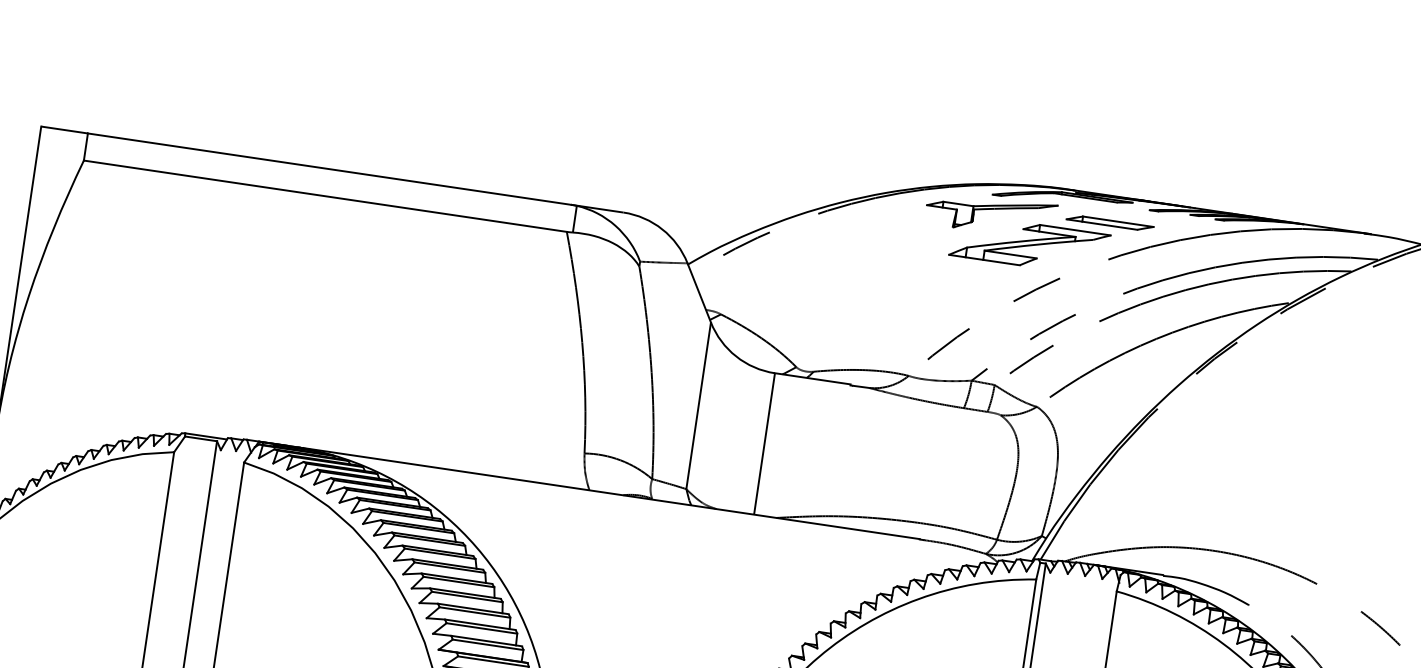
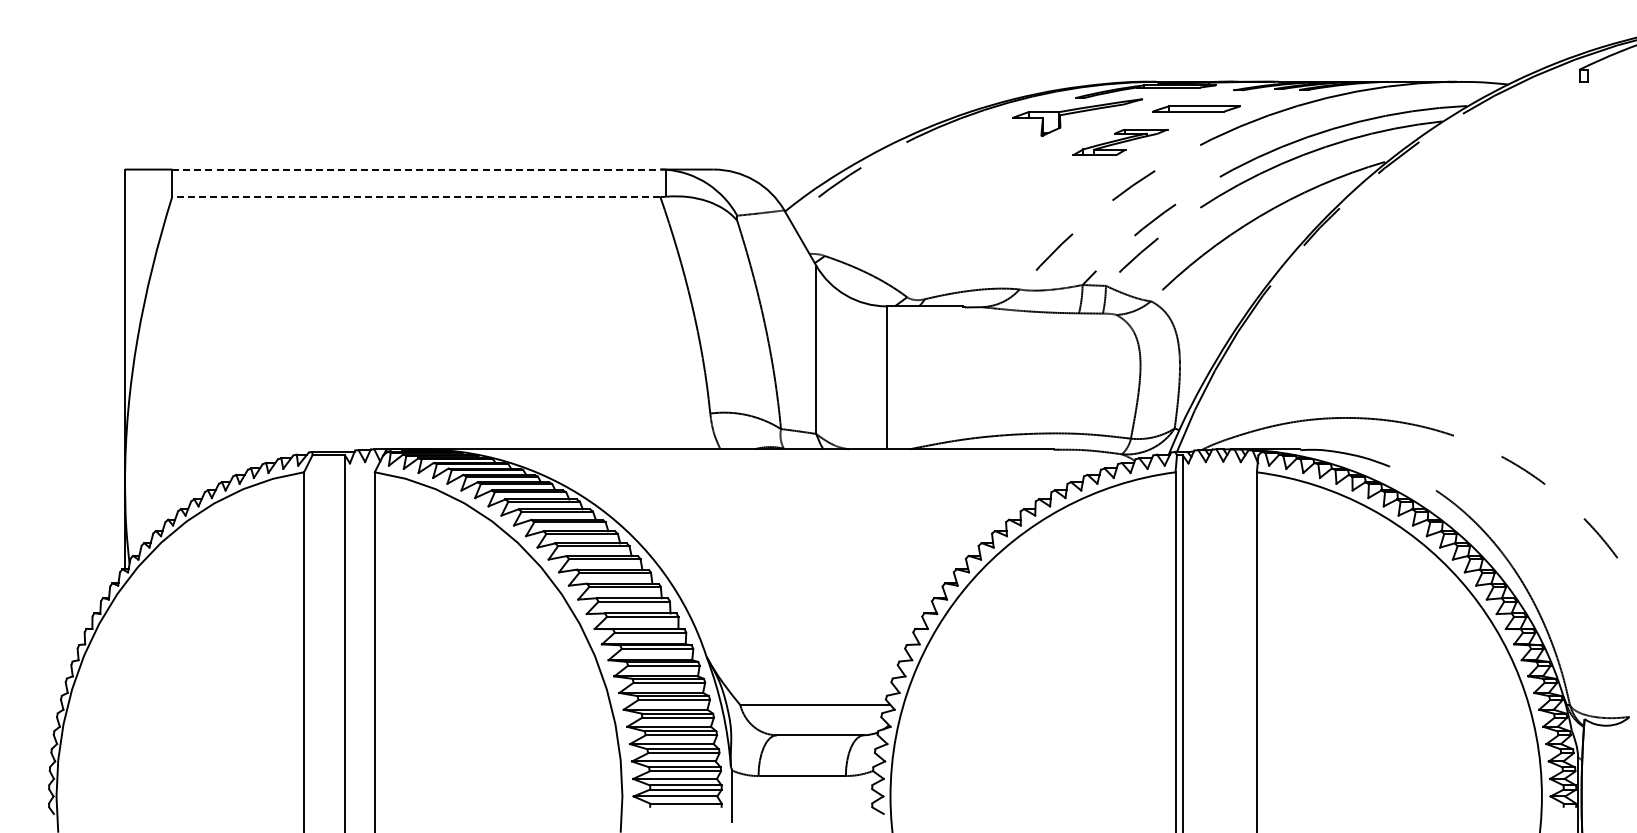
line: (329, 169) -> (416, 169), solid -> dashed
line: (324, 195) -> (415, 196), solid -> dashed
part: (1029, 245) -> (1120, 142), size x0.6

